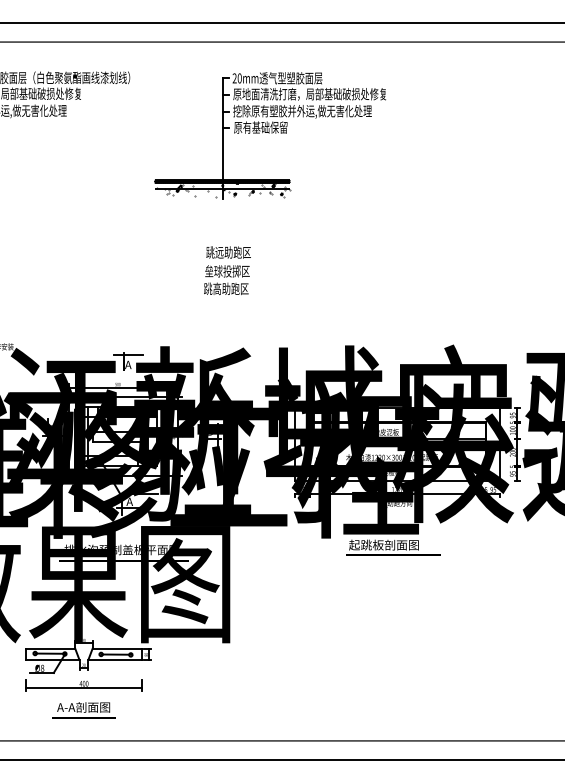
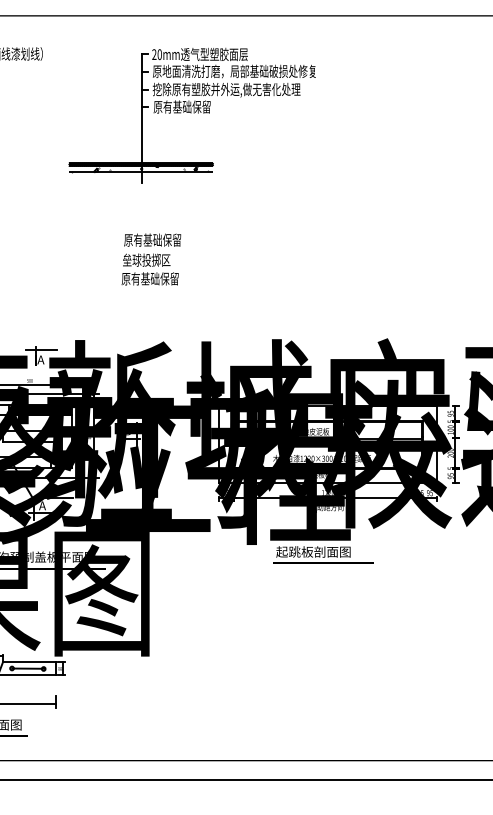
hatch: (226, 192) -> (145, 176), removed
text: (232, 252) -> (152, 240), 跳远助跑区 -> 原有基础保留
text: (230, 288) -> (149, 278), 跳高助跑区 -> 原有基础保留

